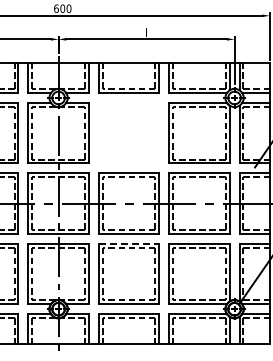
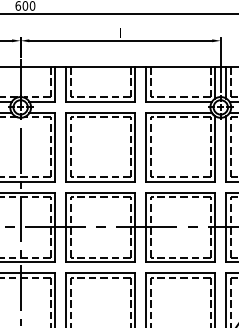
part: (128, 132) -> (100, 146), added
line: (129, 243) -> (101, 272), dashed -> solid

